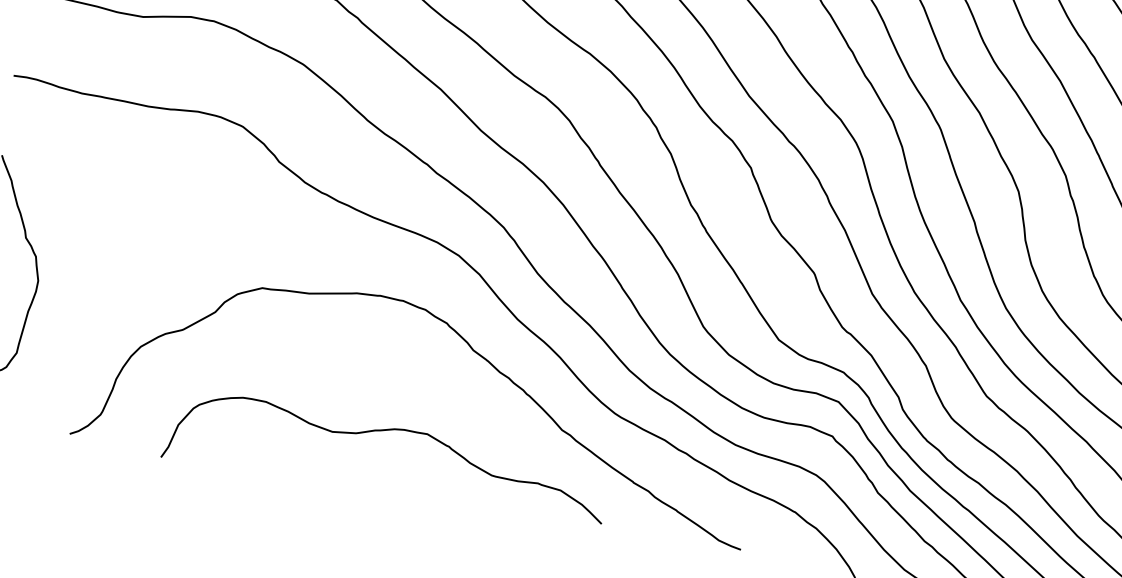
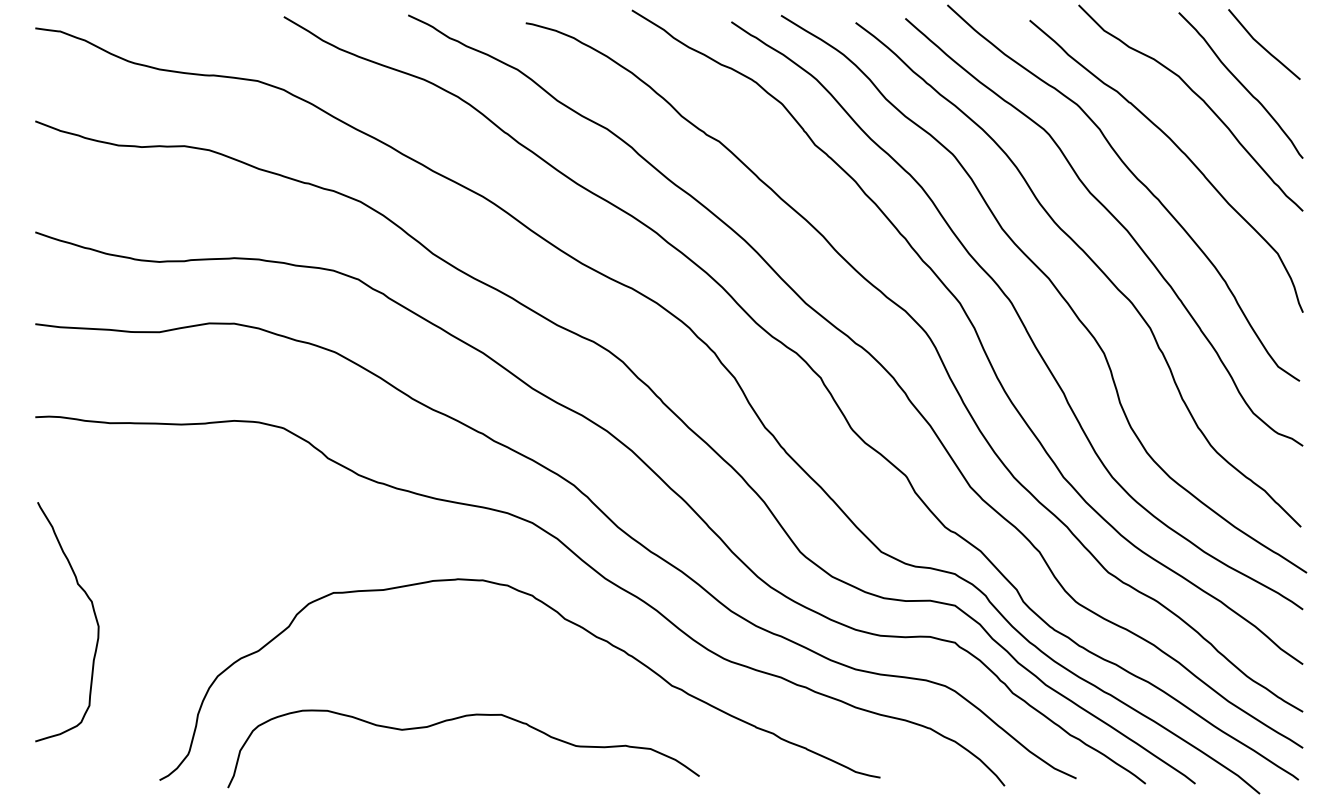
curve: (384, 431) -> (456, 719), moved

